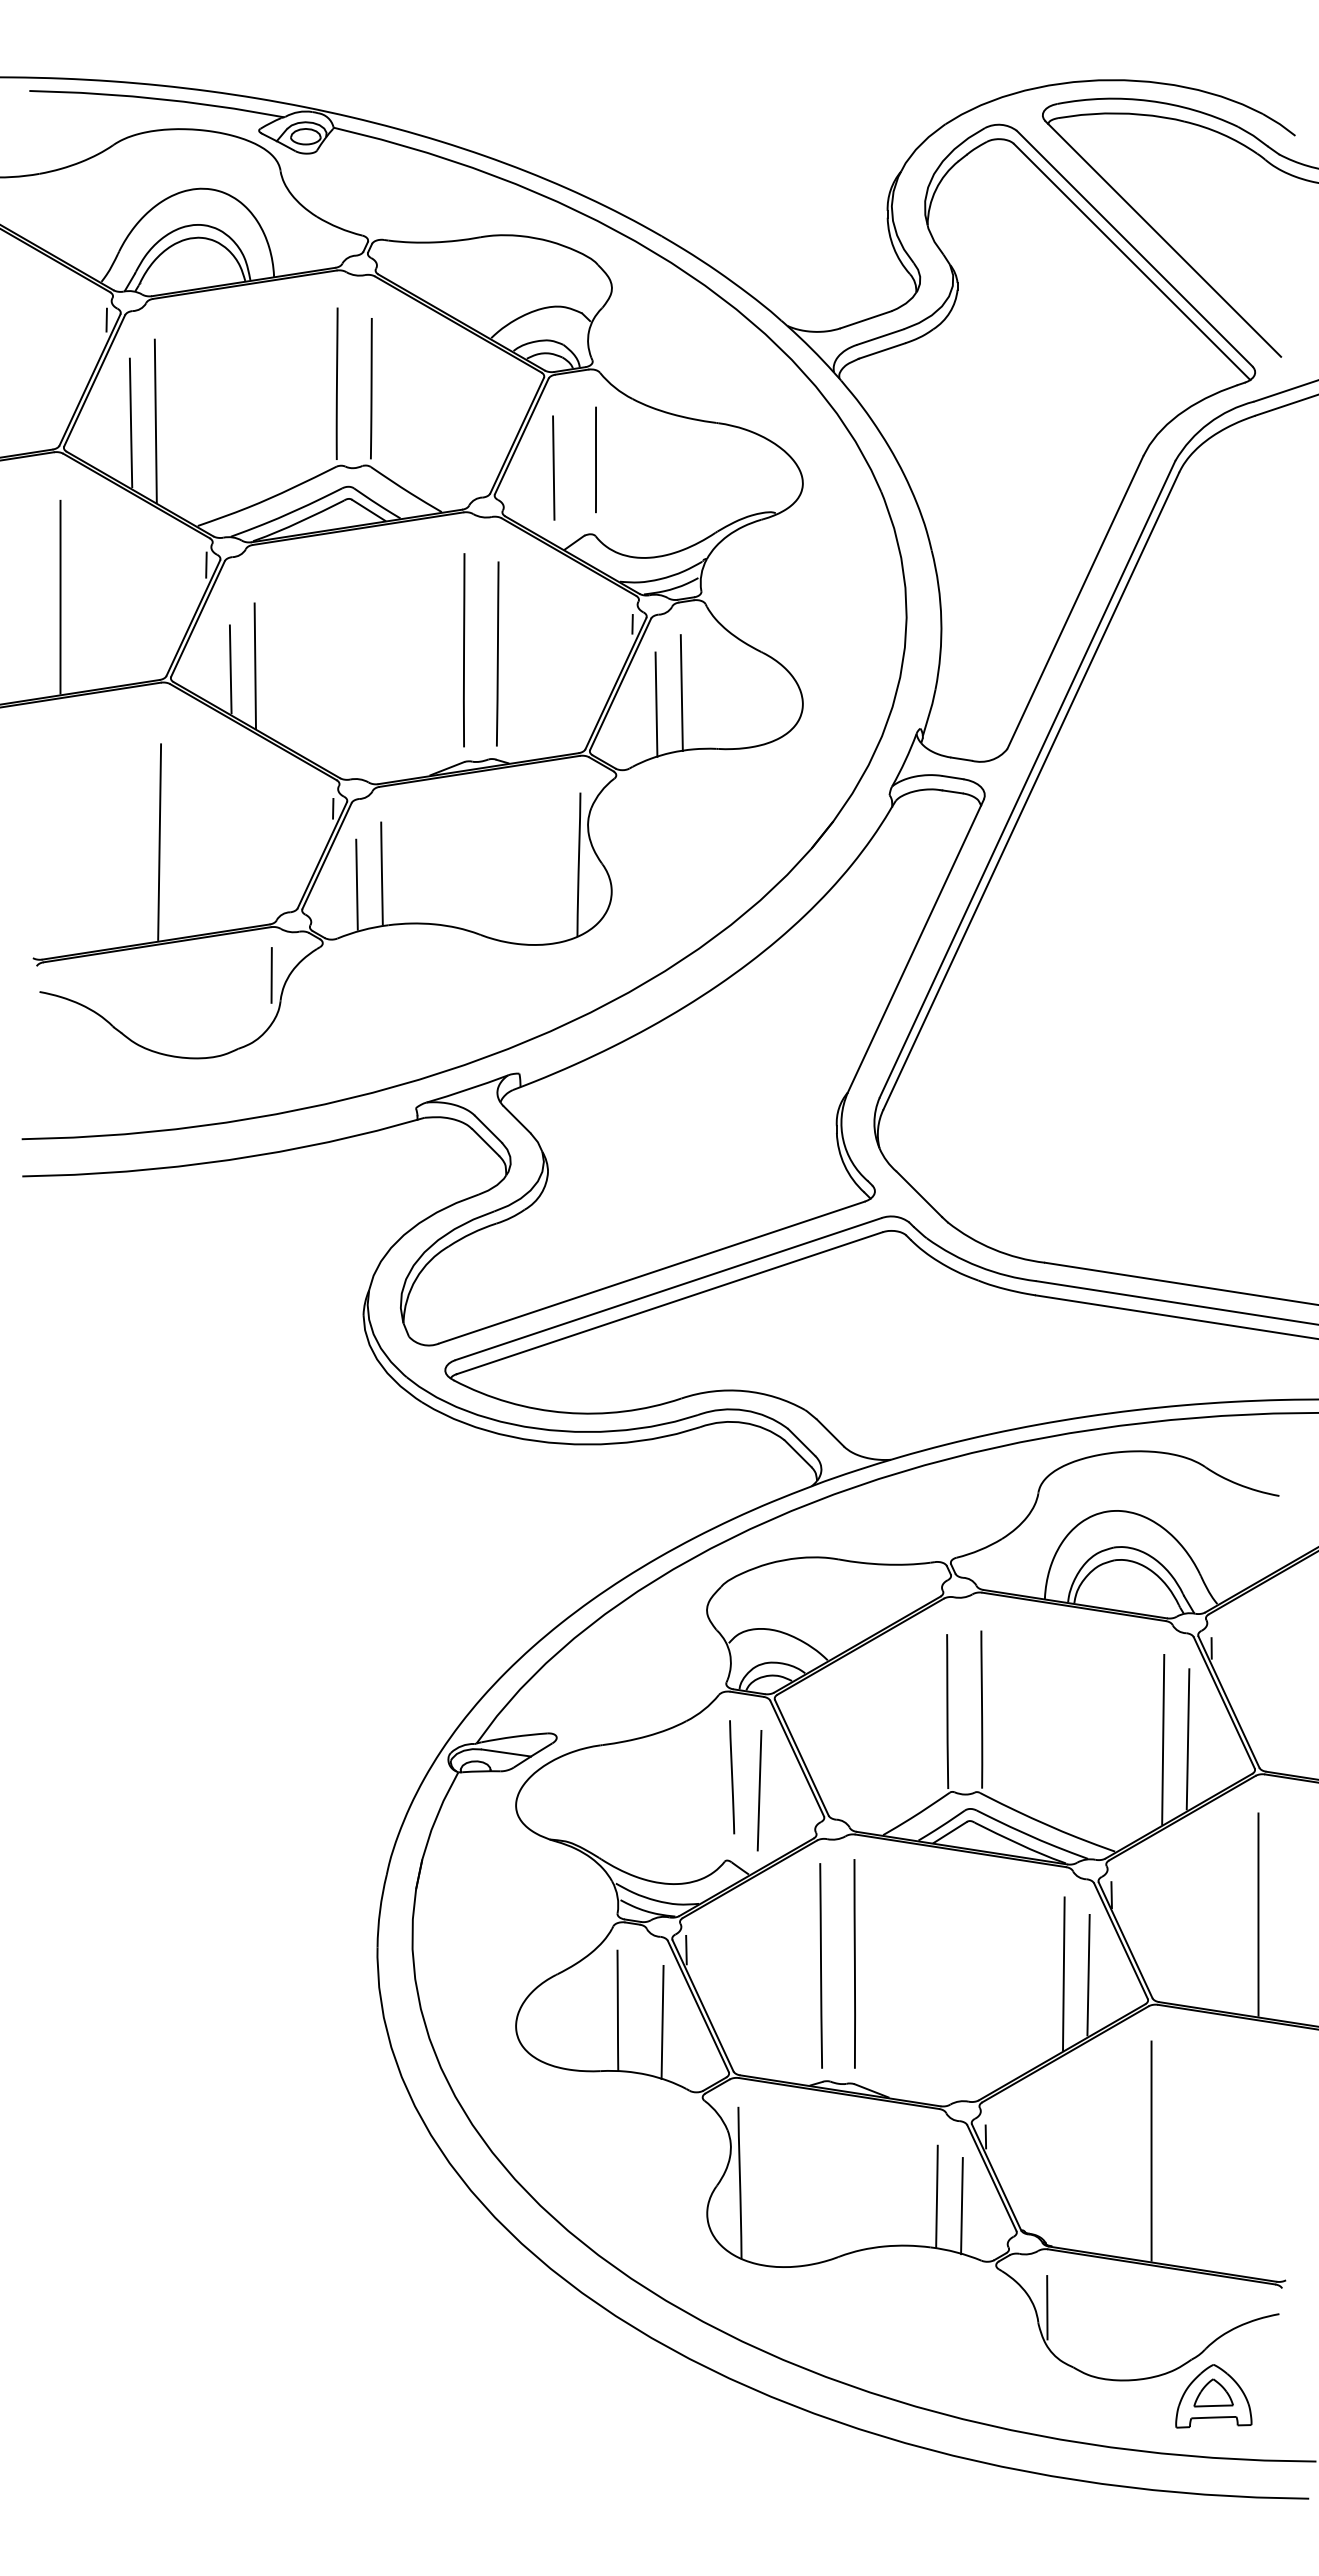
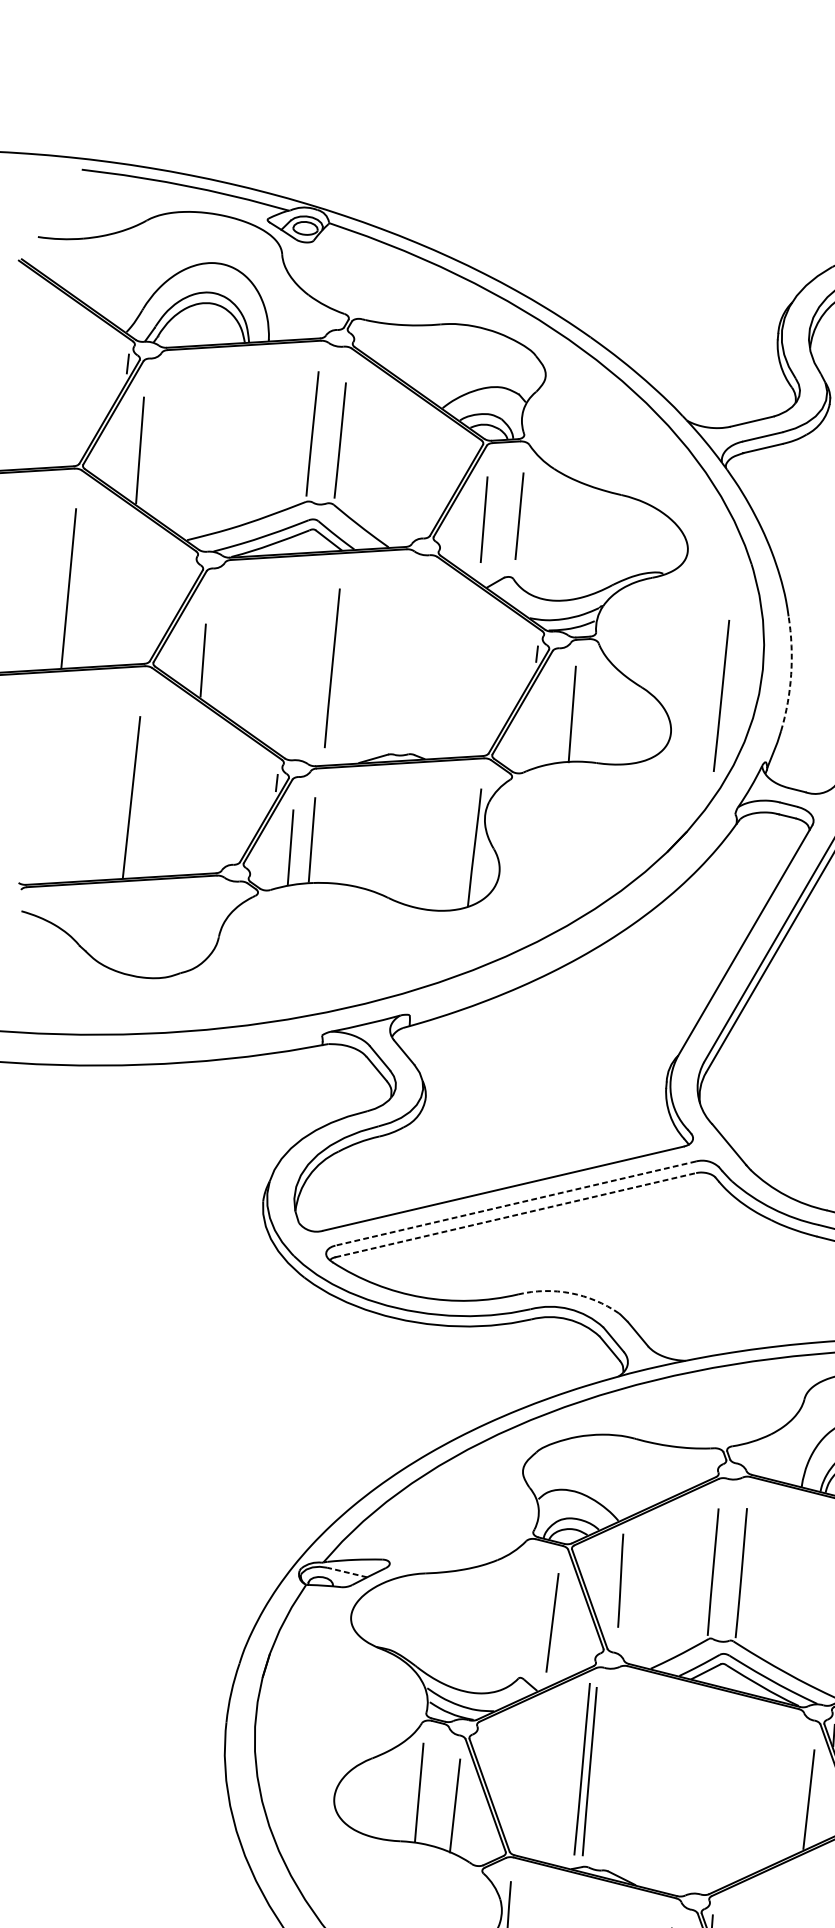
line: (155, 420) -> (160, 450), removed
line: (206, 564) -> (191, 572), removed
arc: (941, 620) -> (791, 674), solid -> dashed
line: (464, 650) -> (332, 668), moved
line: (497, 653) -> (721, 695), moved
line: (254, 665) -> (223, 659), removed
line: (656, 704) -> (550, 721), removed
line: (271, 975) -> (213, 915), removed
line: (667, 1289) -> (515, 1203), solid -> dashed
line: (670, 1303) -> (516, 1215), solid -> dashed
arc: (744, 1391) -> (570, 1293), solid -> dashed
line: (506, 1753) -> (347, 1572), solid -> dashed
line: (732, 1777) -> (621, 1580), moved
line: (686, 1949) -> (480, 1747), removed
line: (854, 1963) -> (582, 1768), moved
line: (1063, 1973) -> (788, 1796), removed

